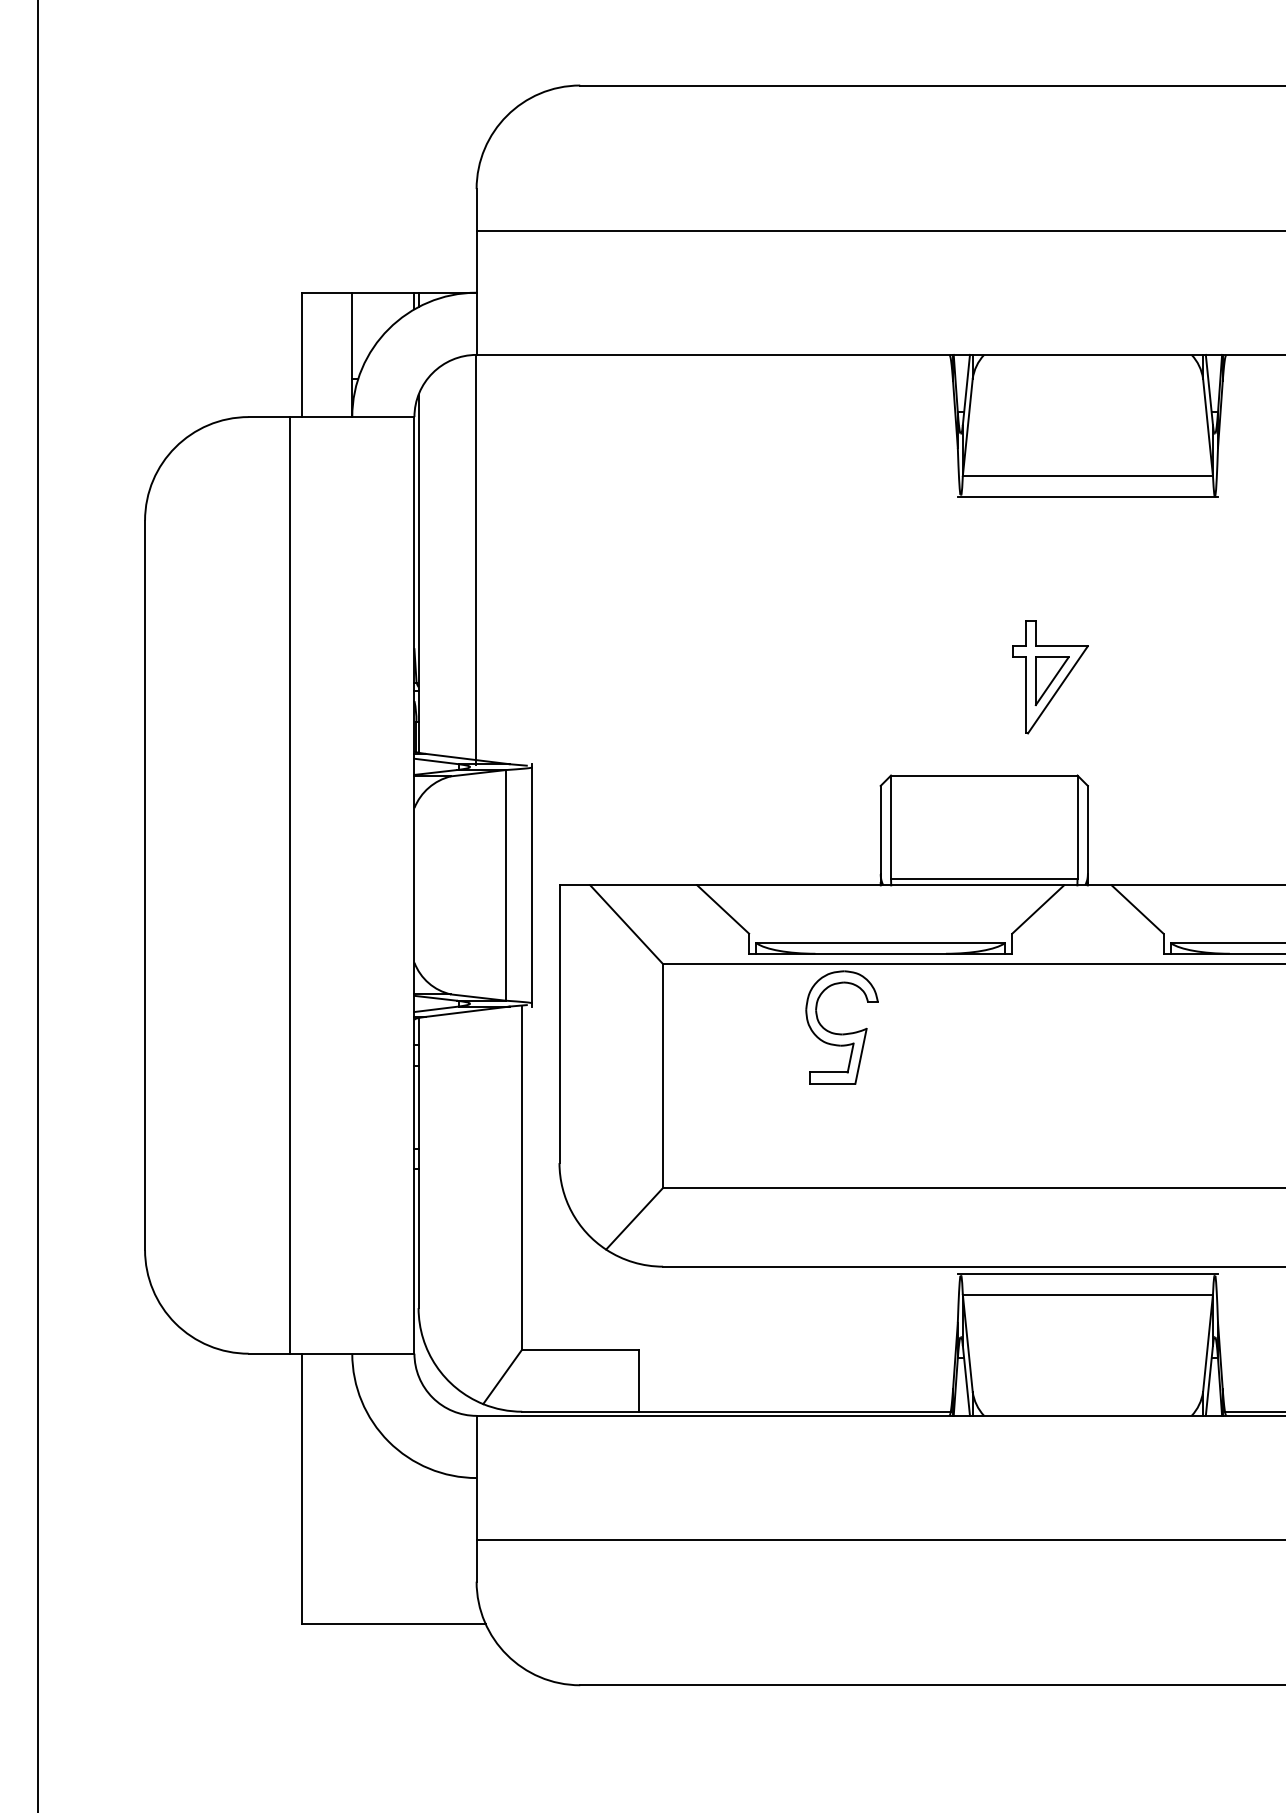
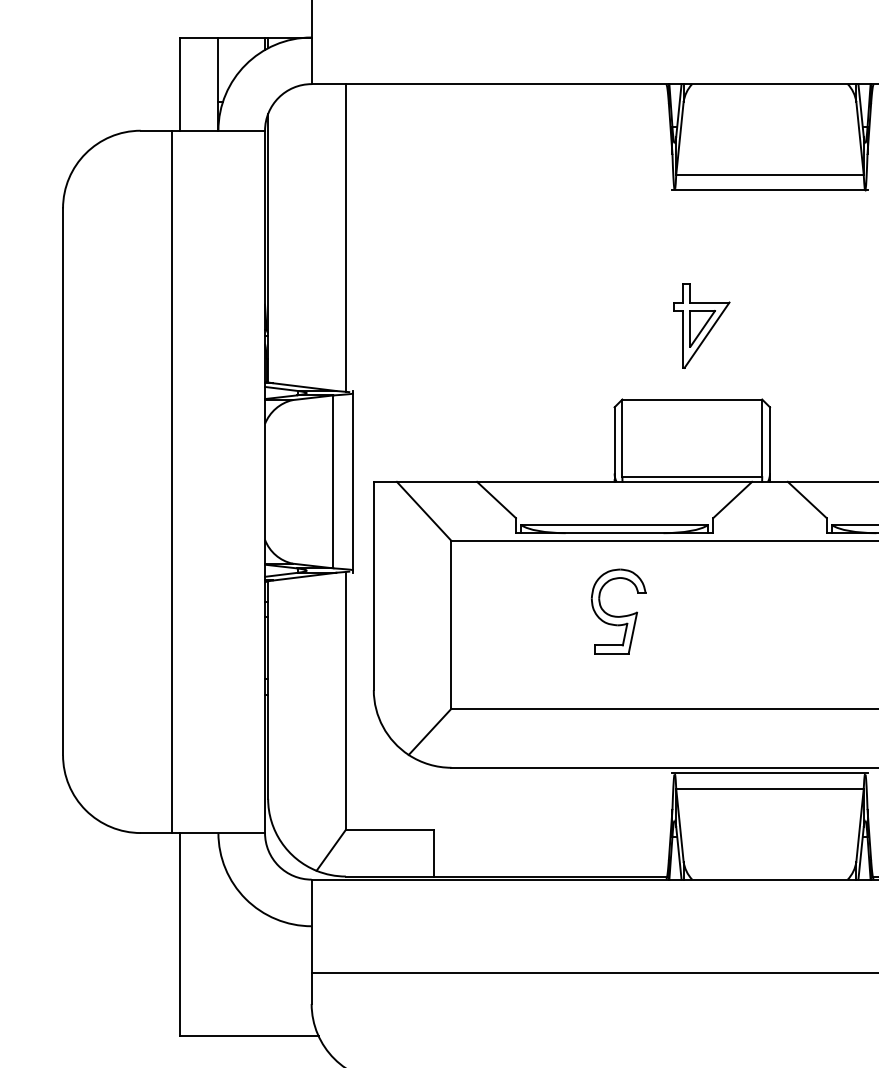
line: (476, 559) -> (346, 237), moved
part: (1050, 677) -> (701, 326), moved
part: (841, 1027) -> (618, 611), moved

